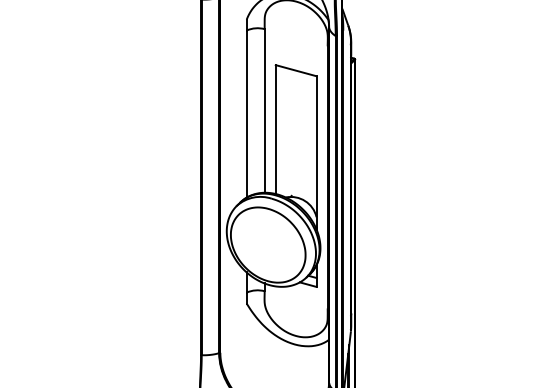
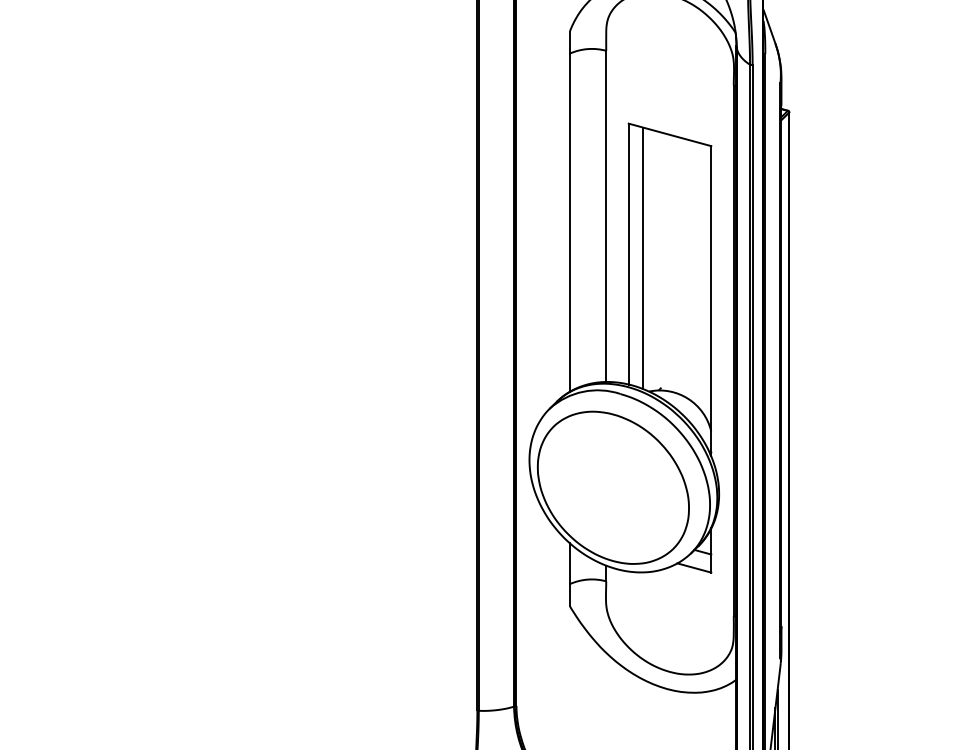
line: (282, 131) -> (642, 257), added

